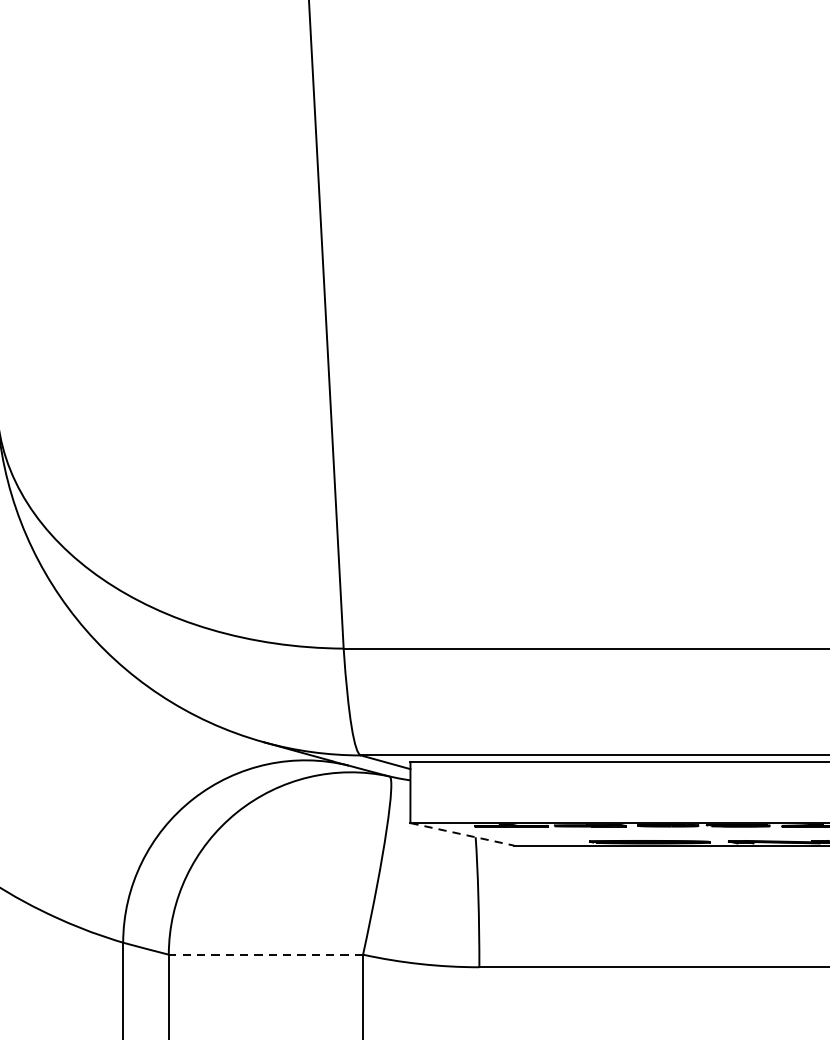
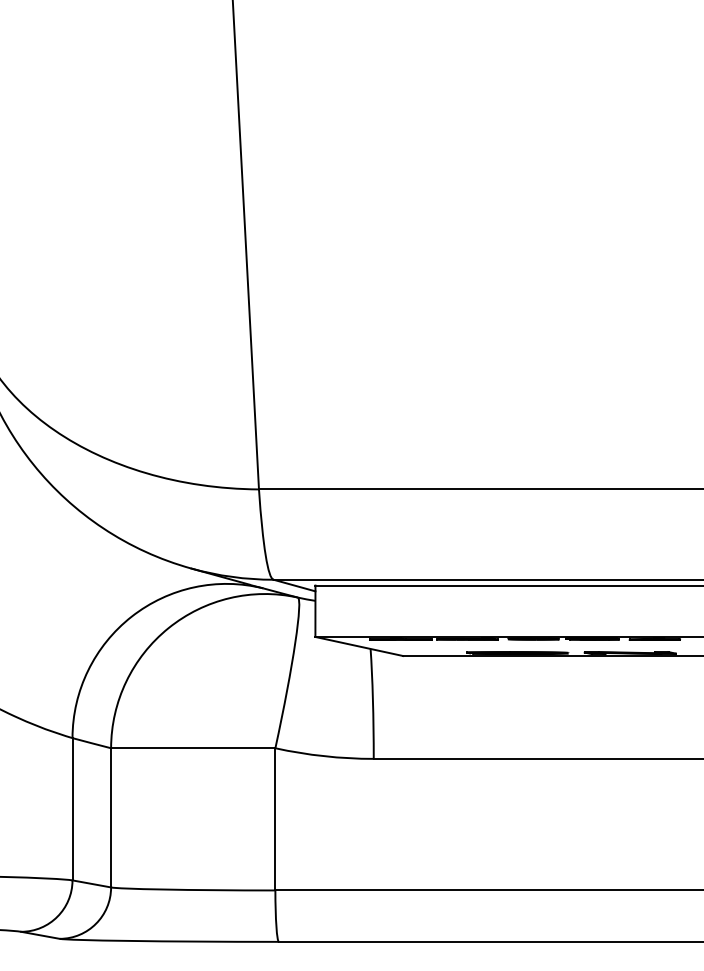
line: (462, 834) -> (359, 646), dashed -> solid
line: (265, 954) -> (192, 748), dashed -> solid

